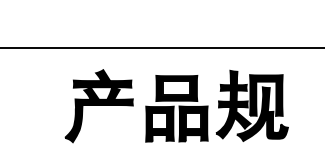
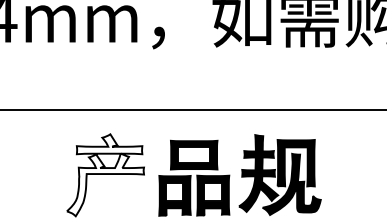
fill: (98, 106) -> (105, 175), removed

